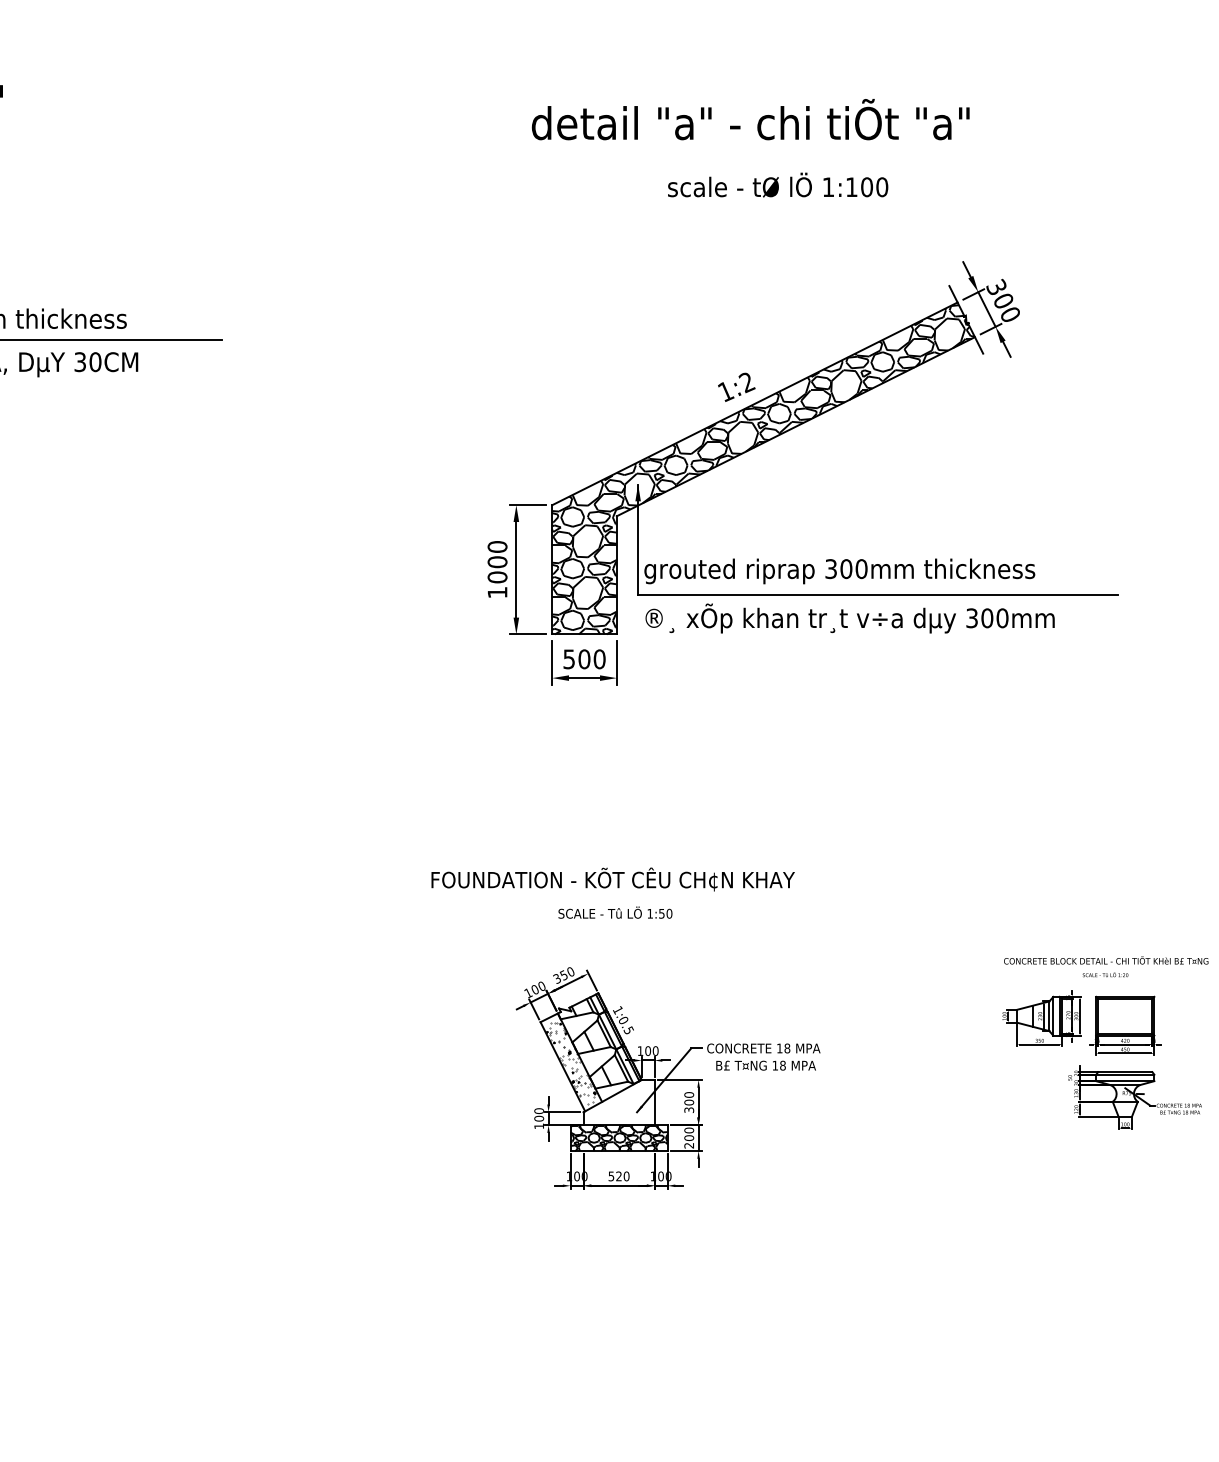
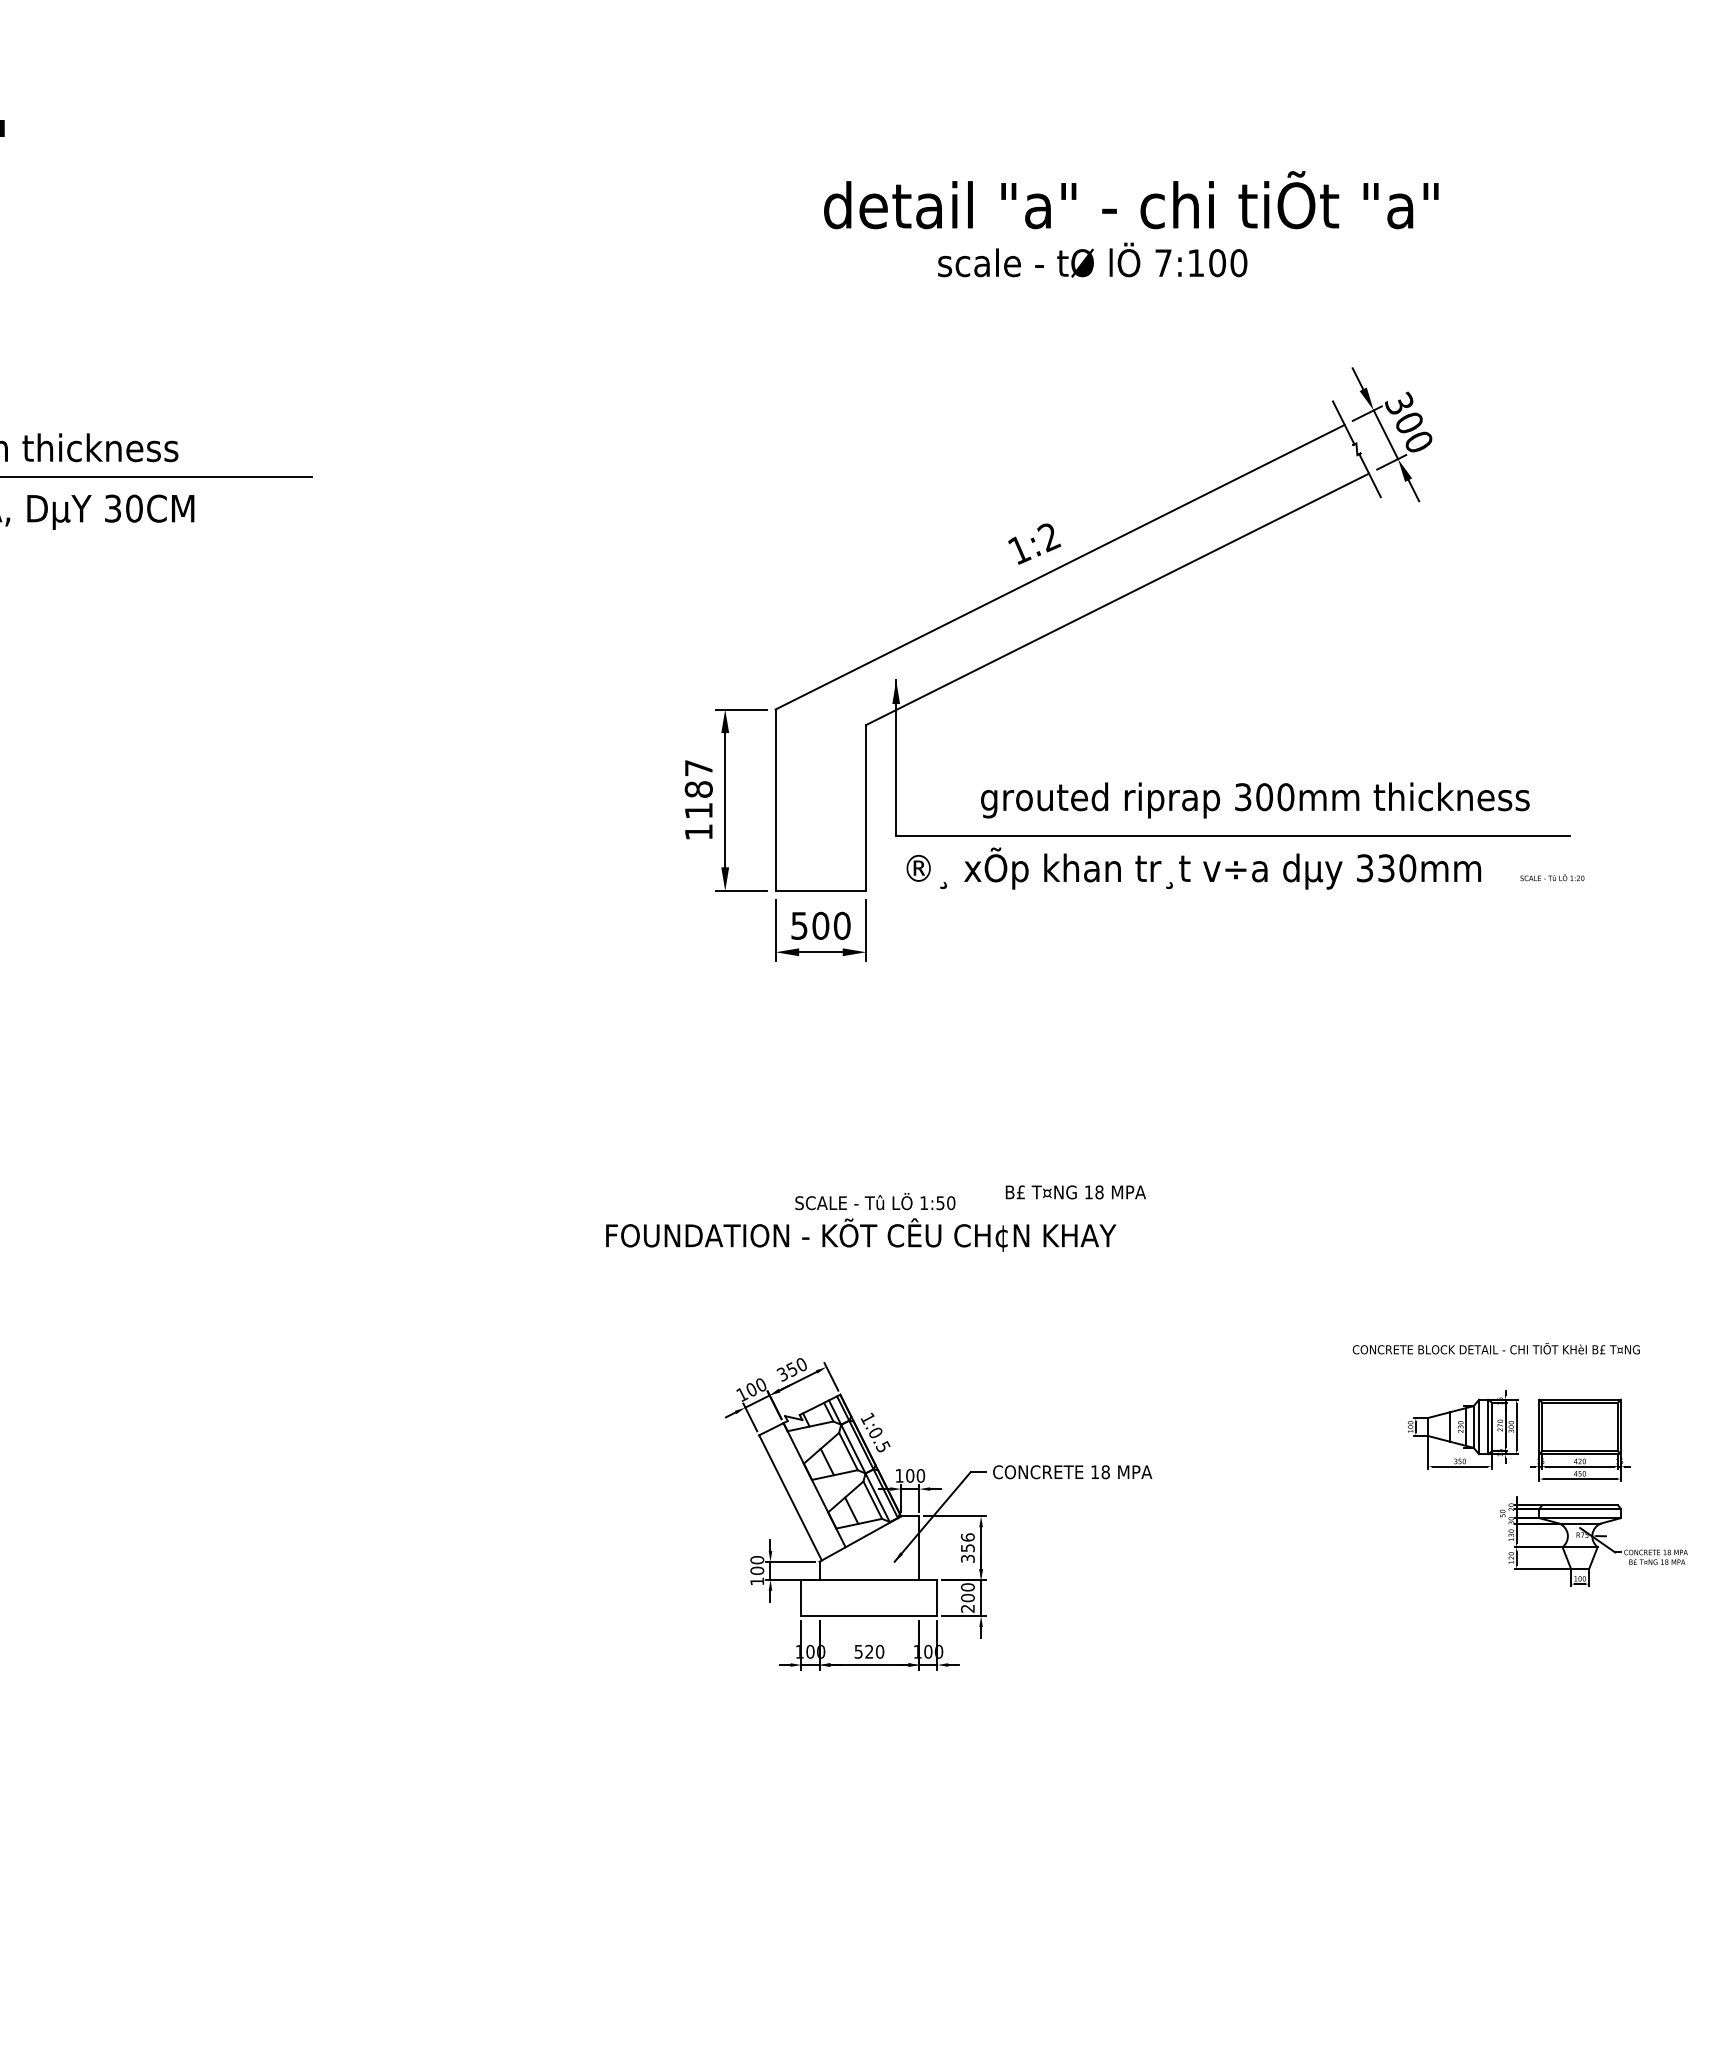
text: (750, 119) -> (1131, 200), moved
text: (828, 186) -> (1163, 262), 1:100 -> 7:100
hatch: (763, 469) -> (1071, 659), removed
text: (497, 562) -> (698, 789), 1000 -> 1187
text: (839, 571) -> (1255, 800), moved
text: (987, 618) -> (1386, 868), 300mm -> 330mm
text: (615, 912) -> (875, 1201), moved
text: (1105, 960) -> (1495, 1348), moved
text: (1105, 974) -> (1552, 877), moved
hatch: (570, 1062) -> (801, 1492), removed
text: (765, 1065) -> (1075, 1192), moved
text: (688, 1098) -> (967, 1542), 300 -> 356
hatch: (619, 1137) -> (869, 1597), removed

